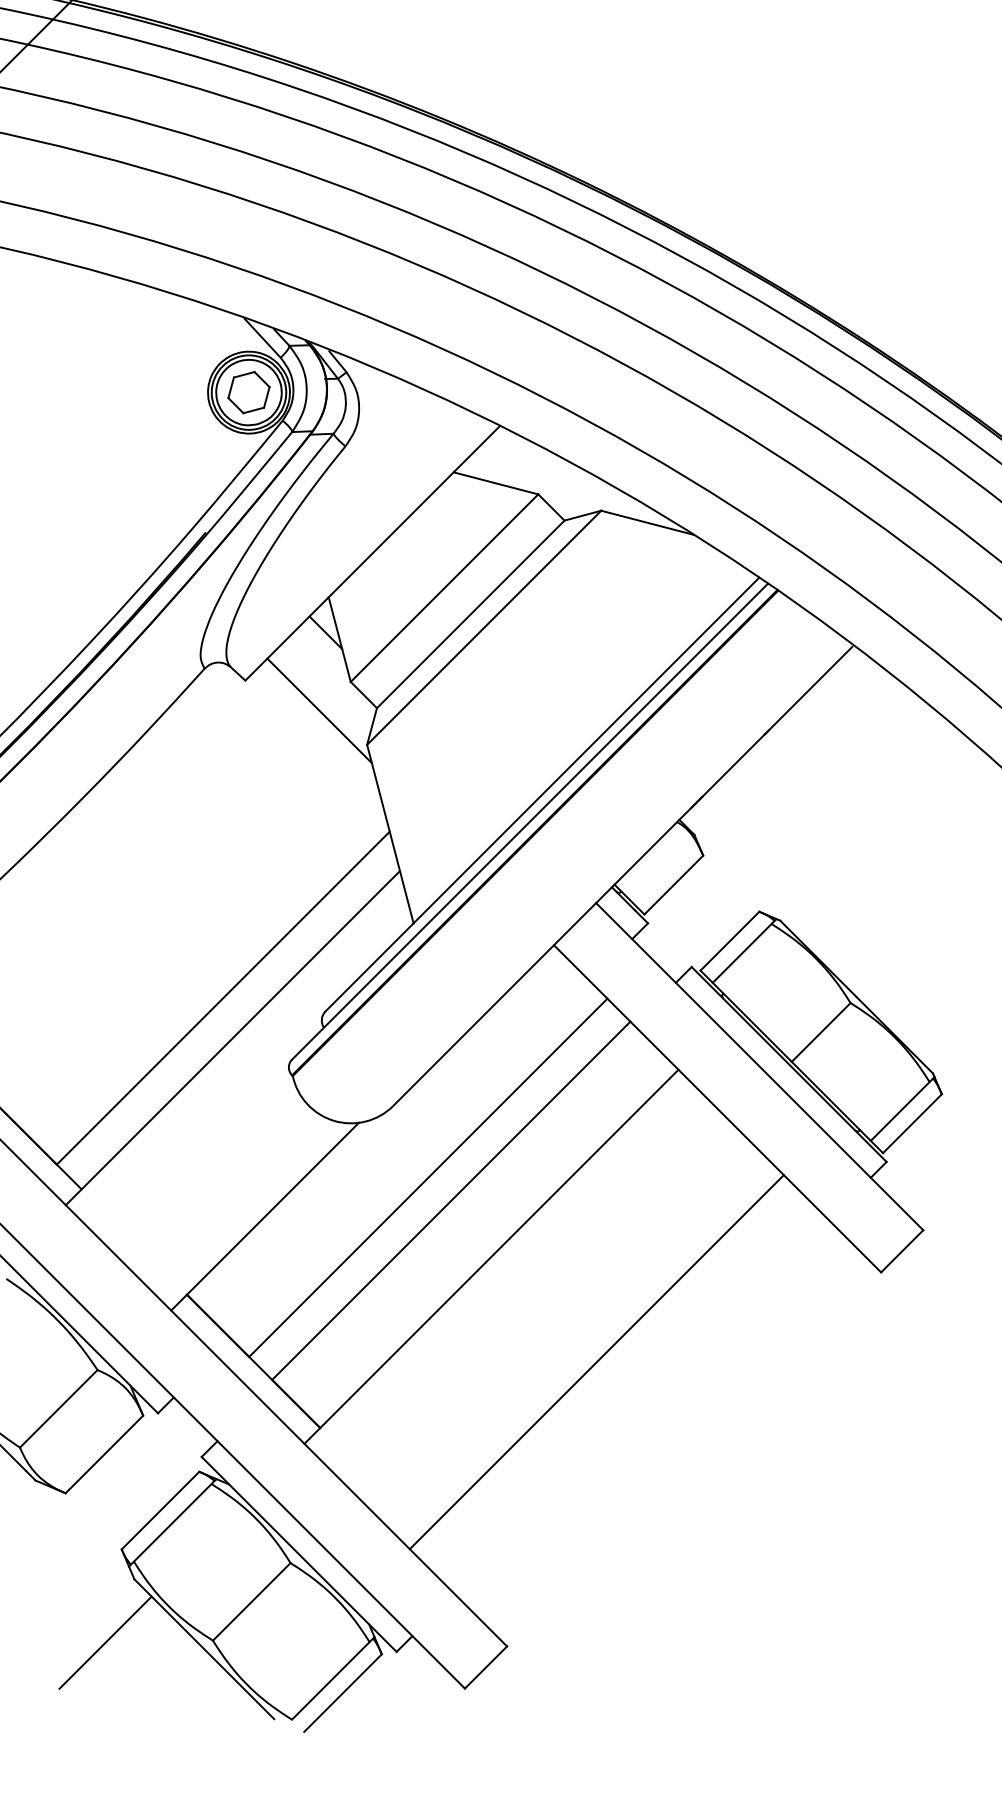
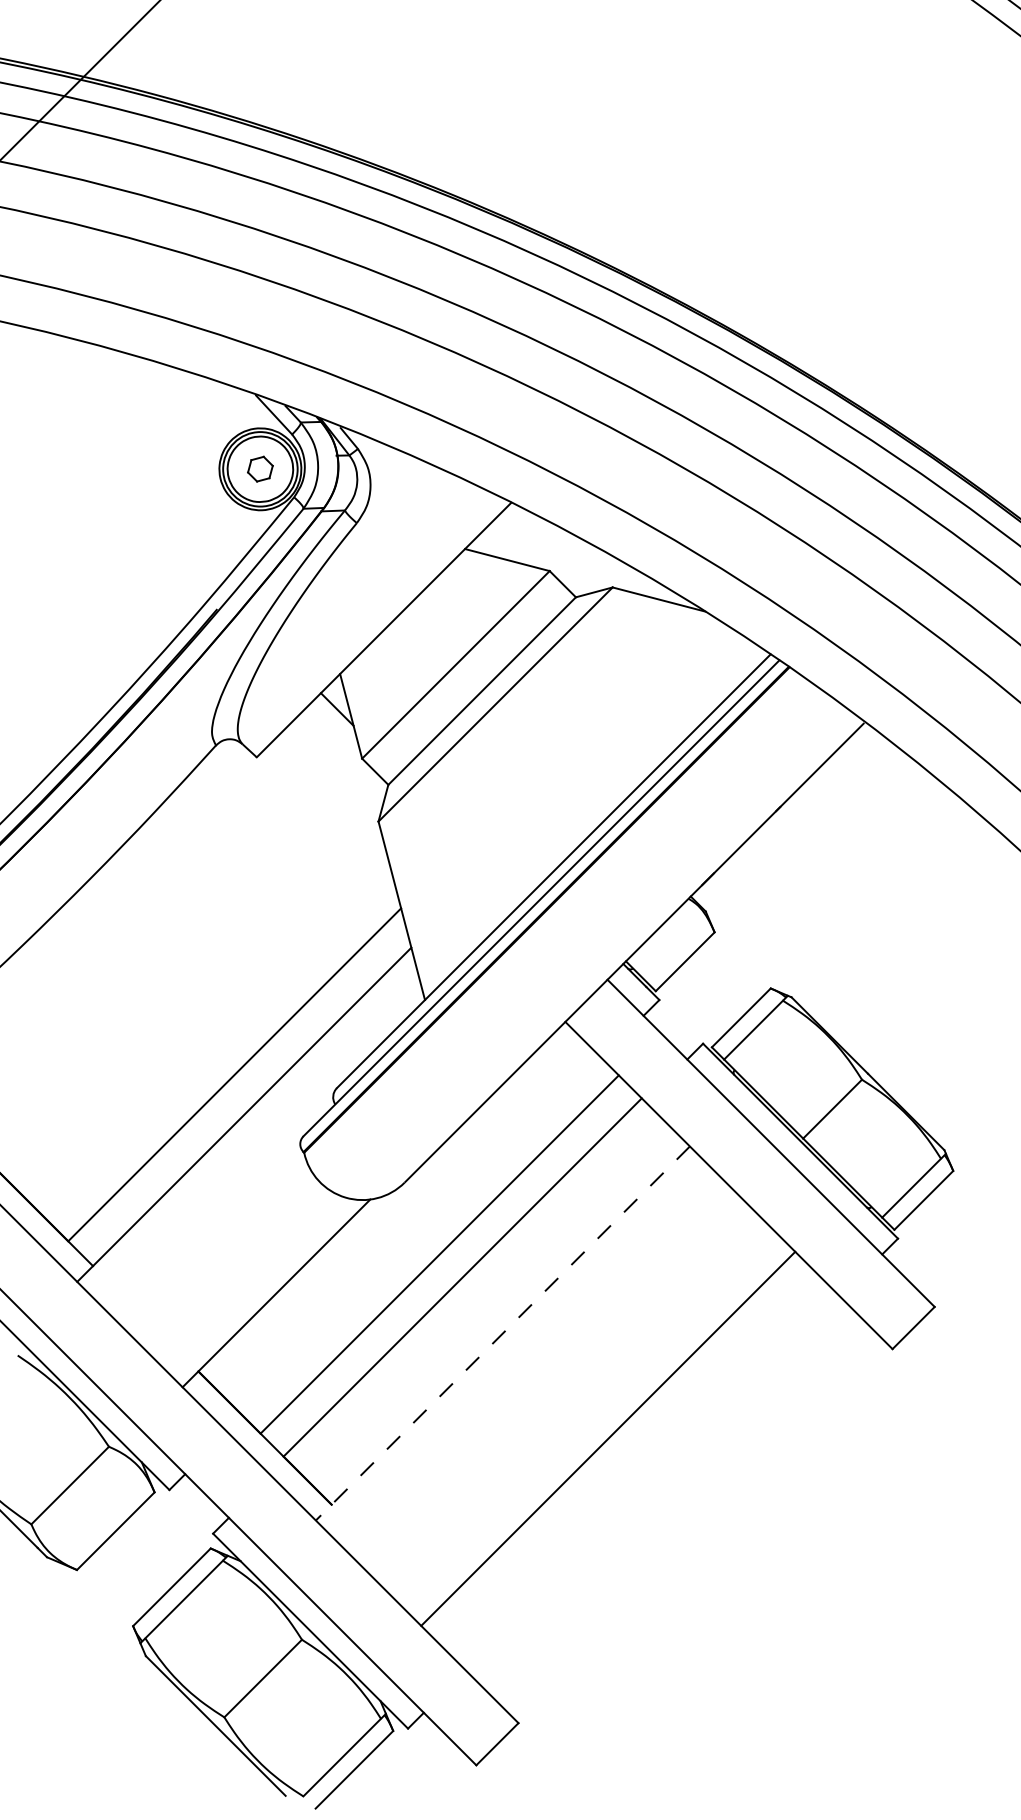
part: (249, 391) -> (260, 468), size x0.6
line: (319, 710) -> (330, 787), removed
line: (491, 1256) -> (502, 1333), solid -> dashed
line: (105, 1642) -> (116, 1719), removed

